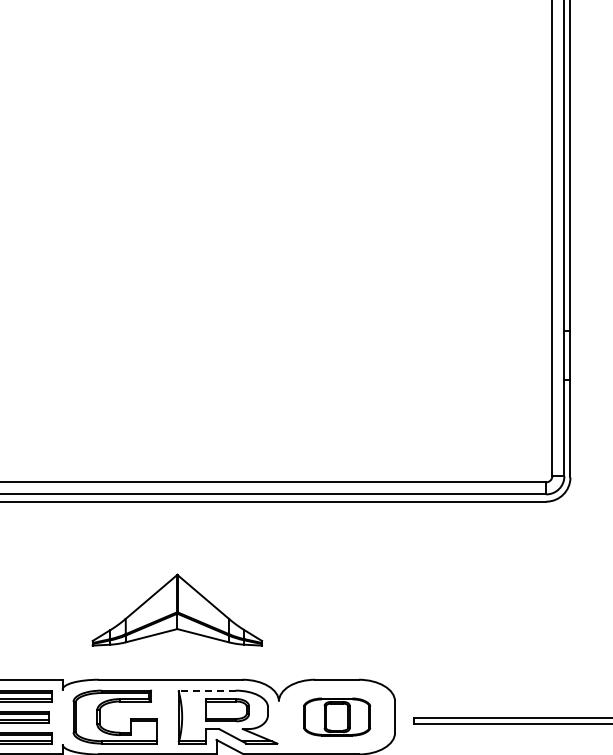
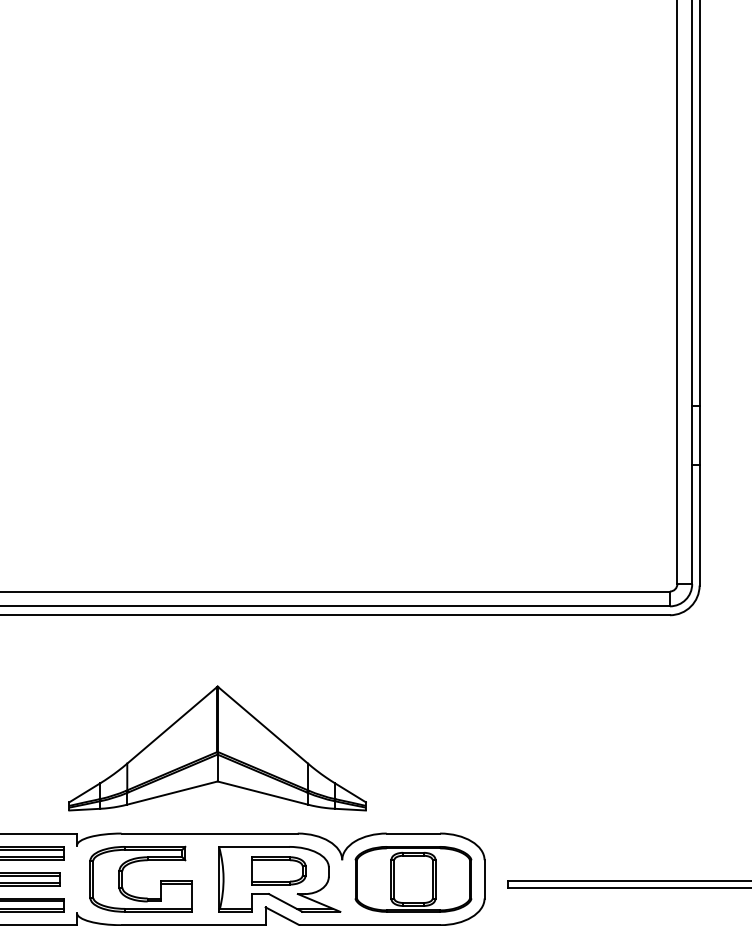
part: (177, 609) -> (217, 747), size x1.43
line: (207, 690) -> (254, 846), dashed -> solid
part: (337, 716) -> (414, 878), size x1.43

